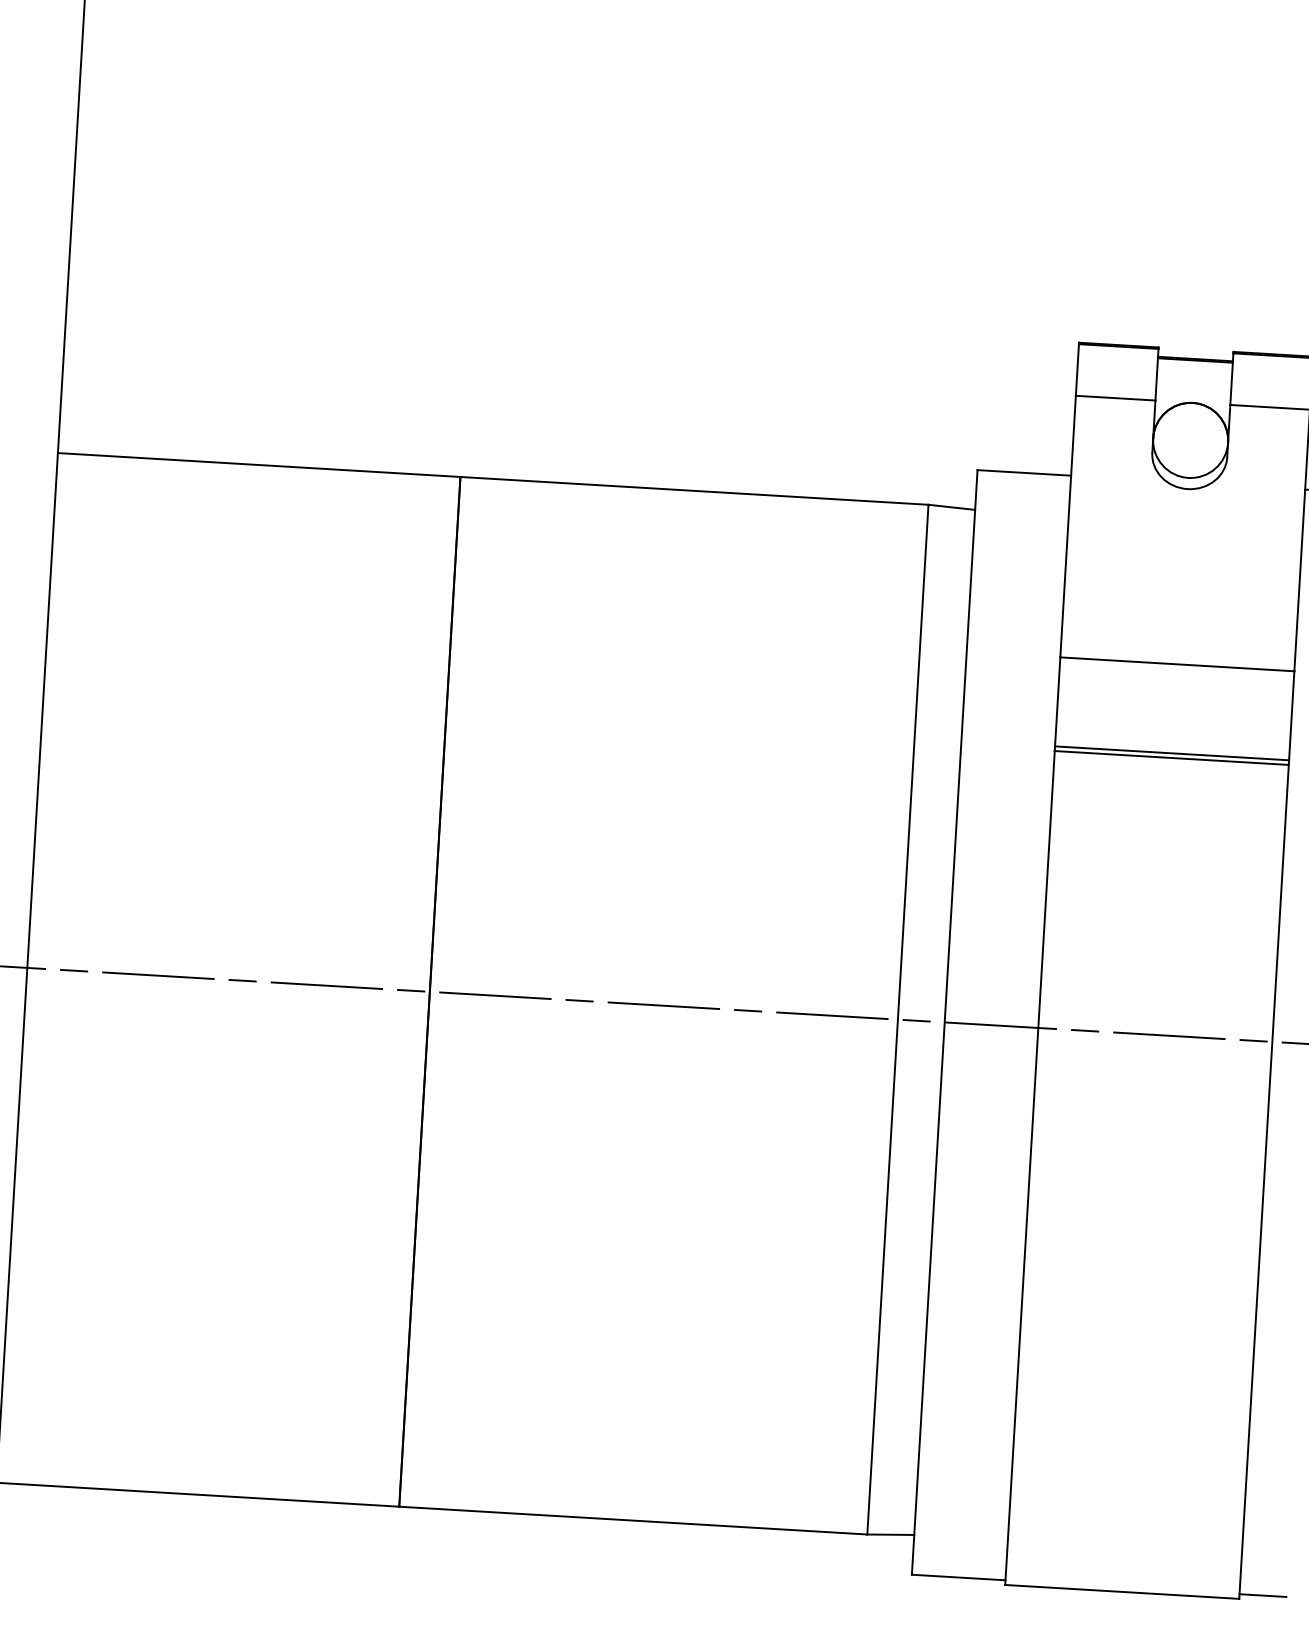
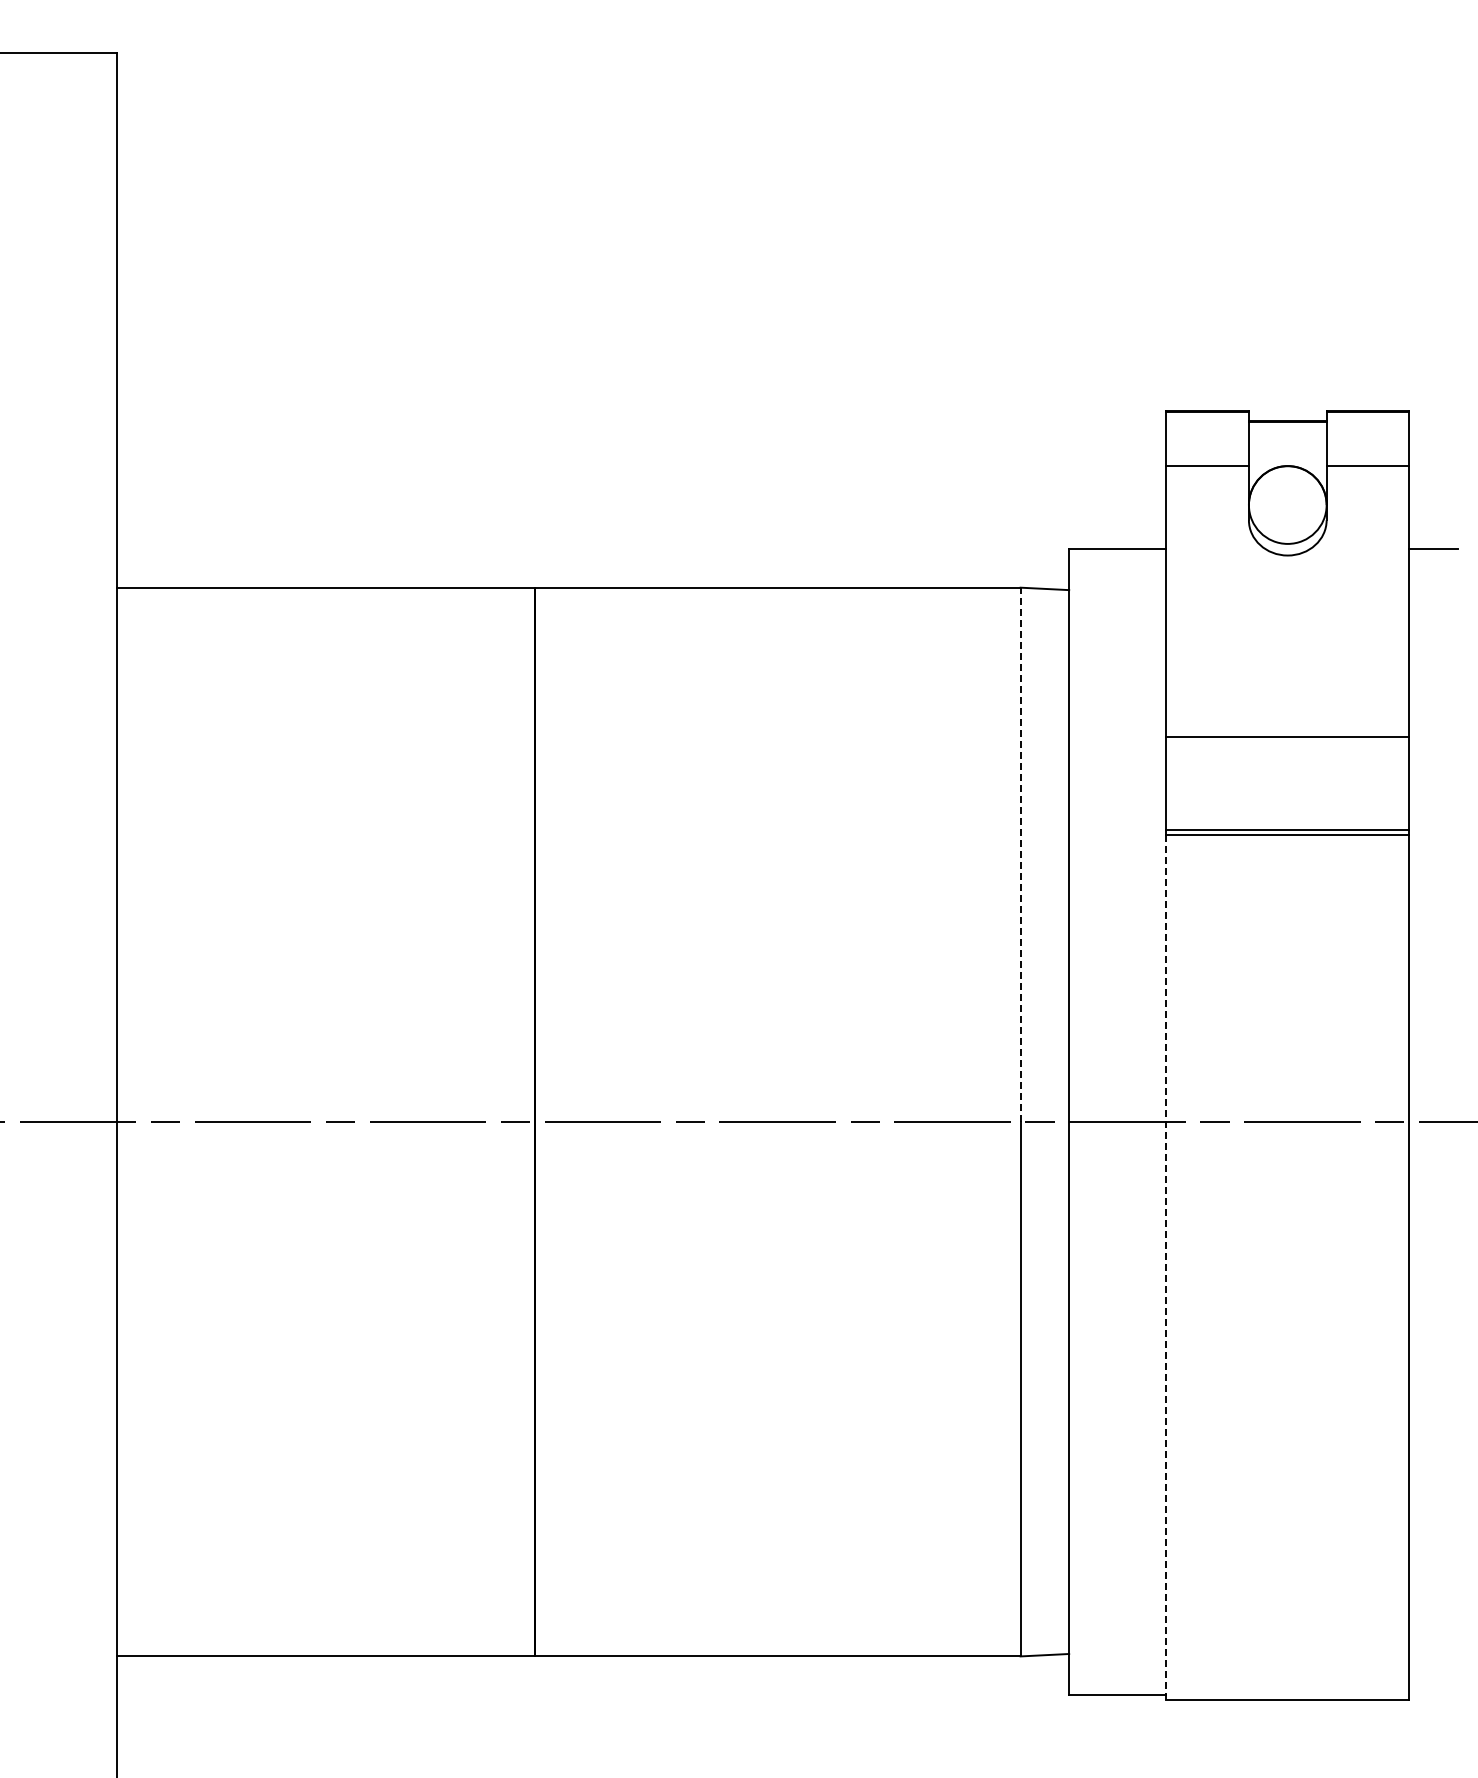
line: (913, 761) -> (1020, 854), solid -> dashed
line: (1030, 1168) -> (1166, 1267), solid -> dashed
line: (1262, 1595) -> (1433, 1695), removed

